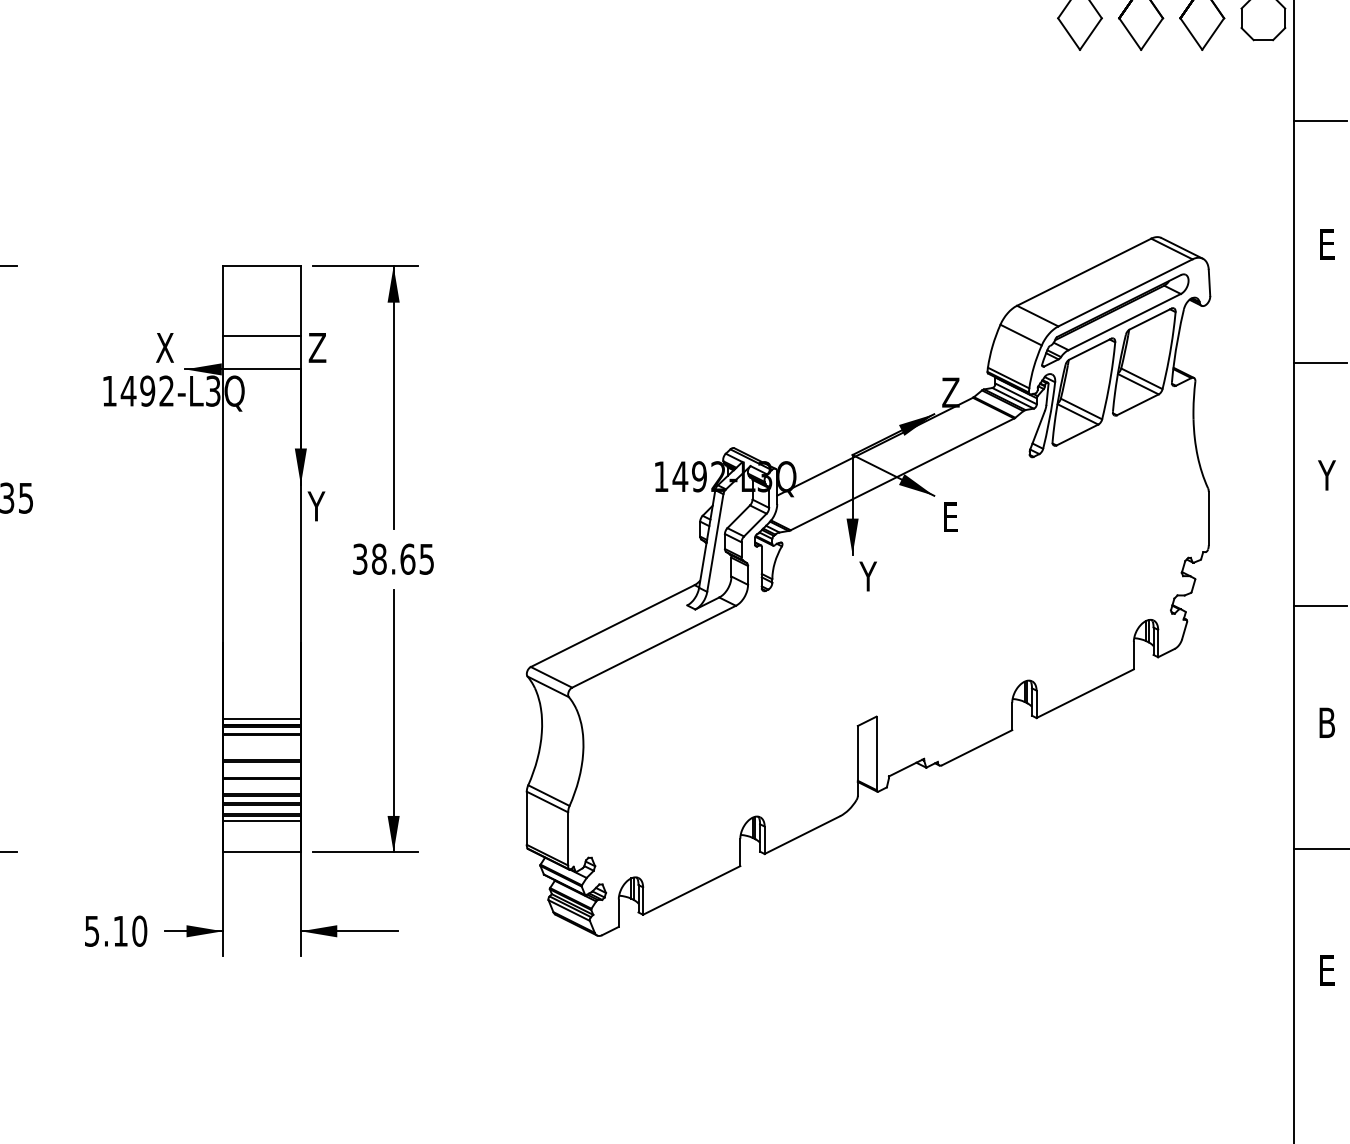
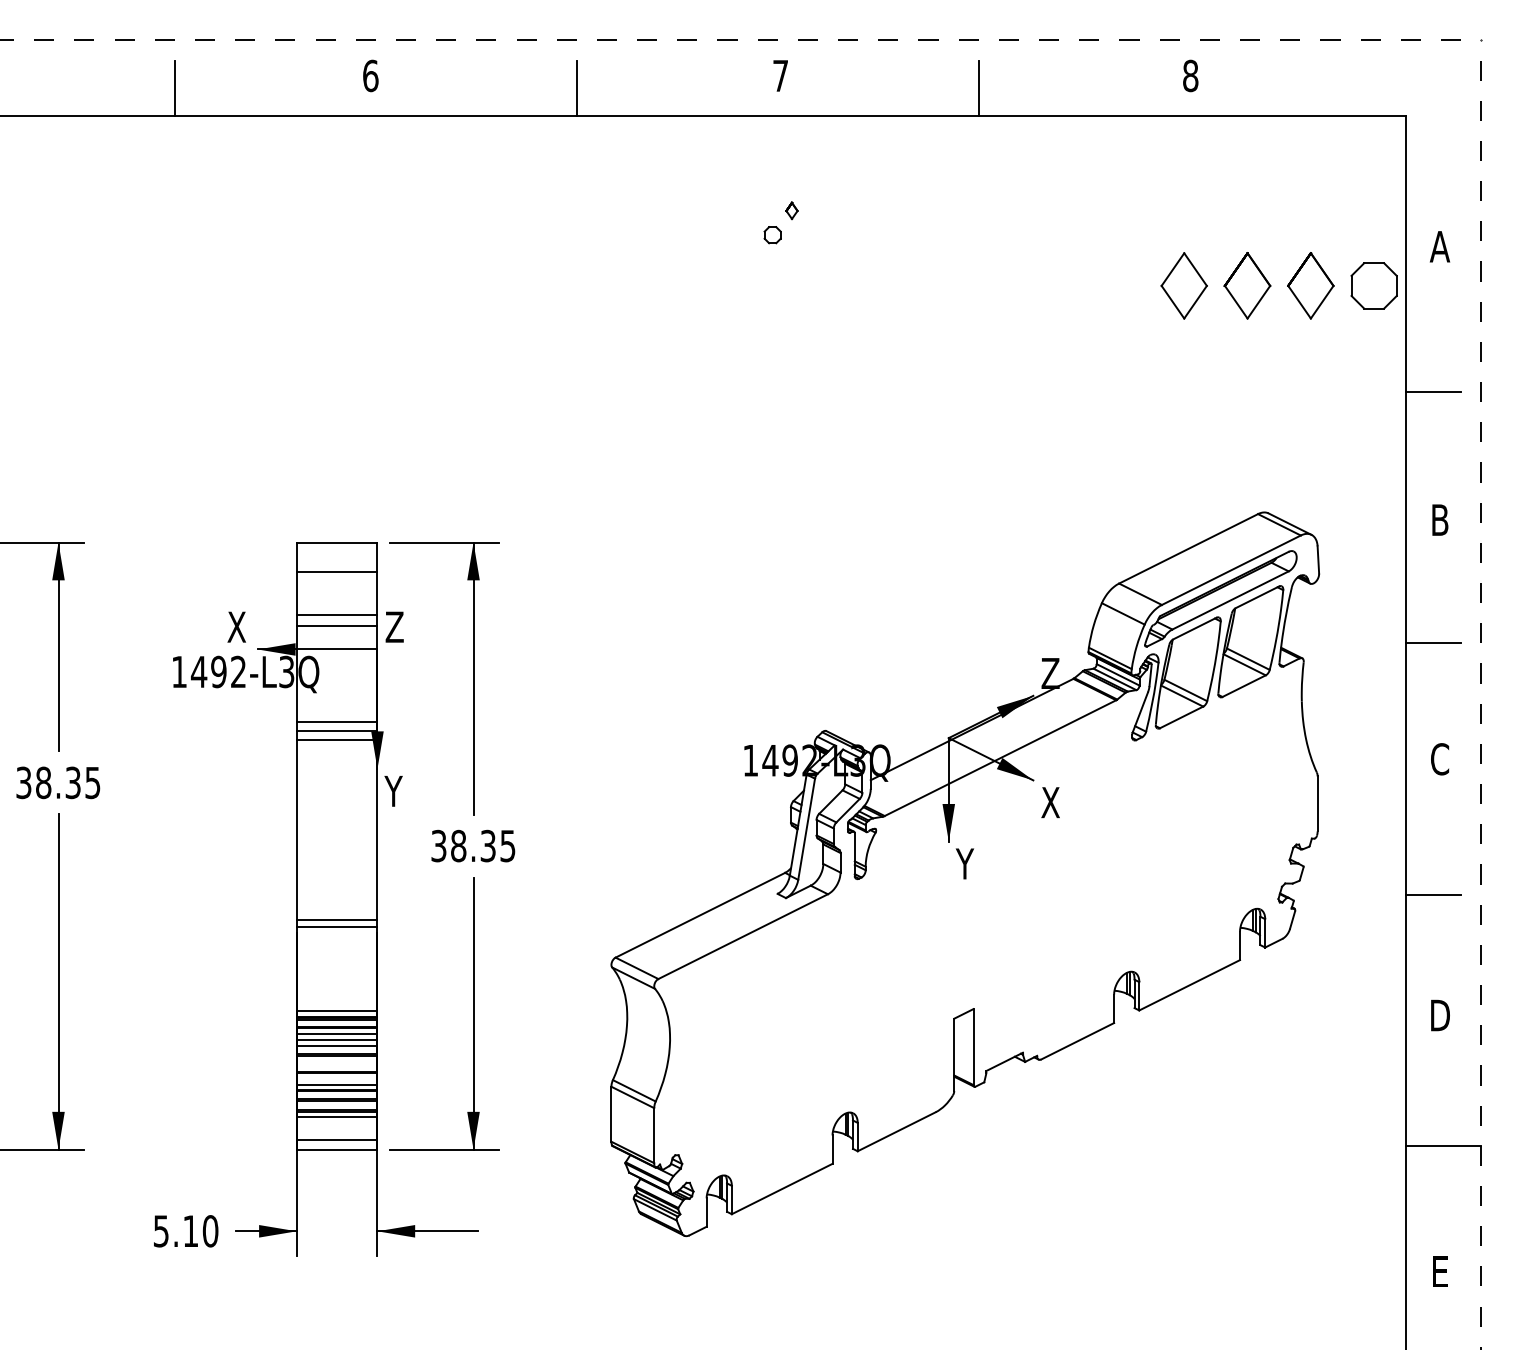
text: (1327, 243) -> (1440, 519), E -> B
line: (261, 295) -> (336, 572), added
line: (261, 347) -> (336, 626), added
line: (261, 439) -> (336, 722), added
line: (261, 447) -> (336, 730), added
line: (261, 457) -> (336, 740), added
text: (1326, 475) -> (1439, 759), Y -> C
text: (950, 517) -> (1050, 802), E -> X
text: (408, 558) -> (488, 845), 38.65 -> 38.35
line: (261, 630) -> (336, 919), added
line: (261, 636) -> (336, 926), added
text: (1327, 722) -> (1440, 1015), B -> D
line: (261, 740) -> (336, 1033), added
line: (261, 747) -> (336, 1040), added
line: (261, 751) -> (336, 1045), added
line: (261, 790) -> (336, 1085), added
line: (261, 842) -> (336, 1139), added

